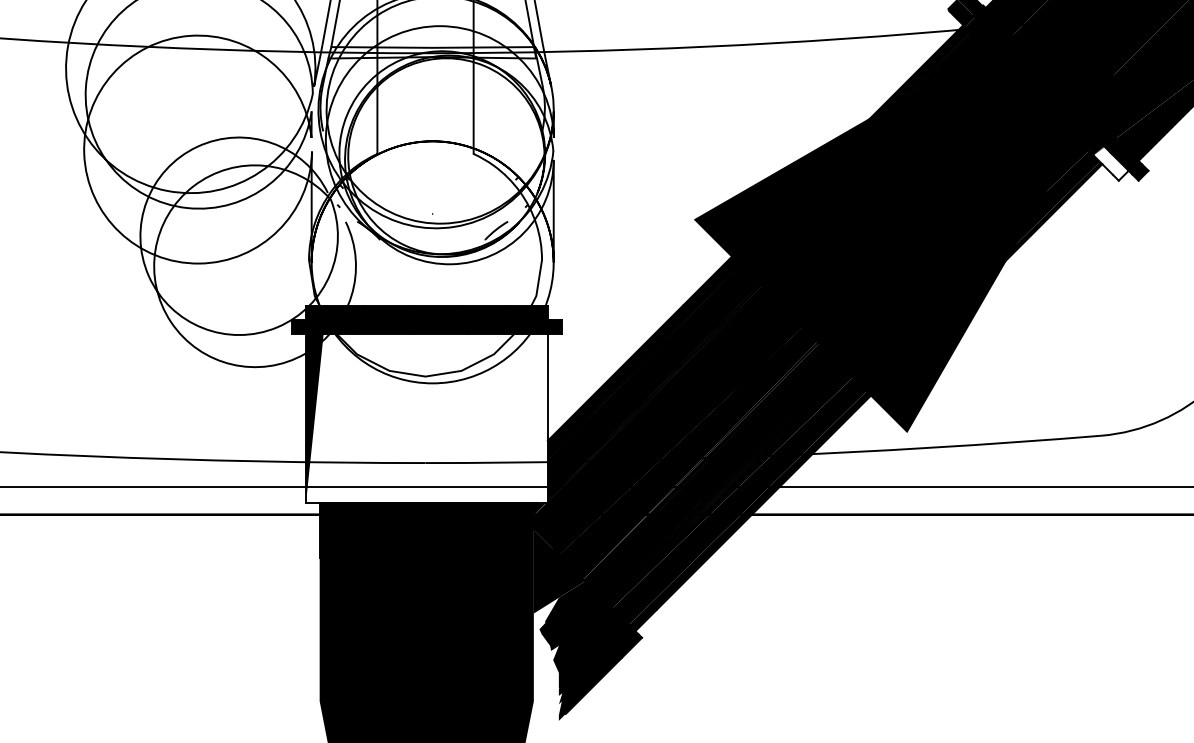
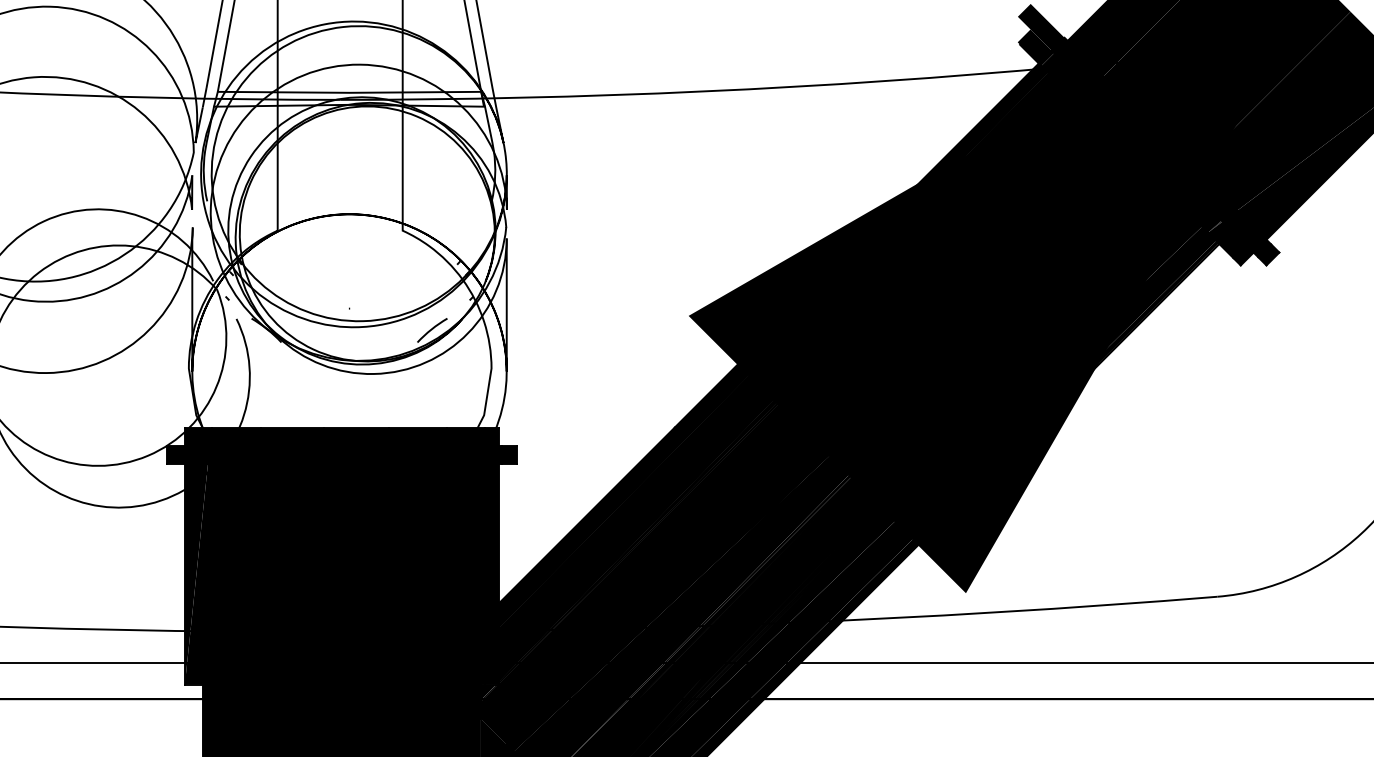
fill: (1110, 163) -> (1229, 243), added
fill: (426, 418) -> (341, 574), added

